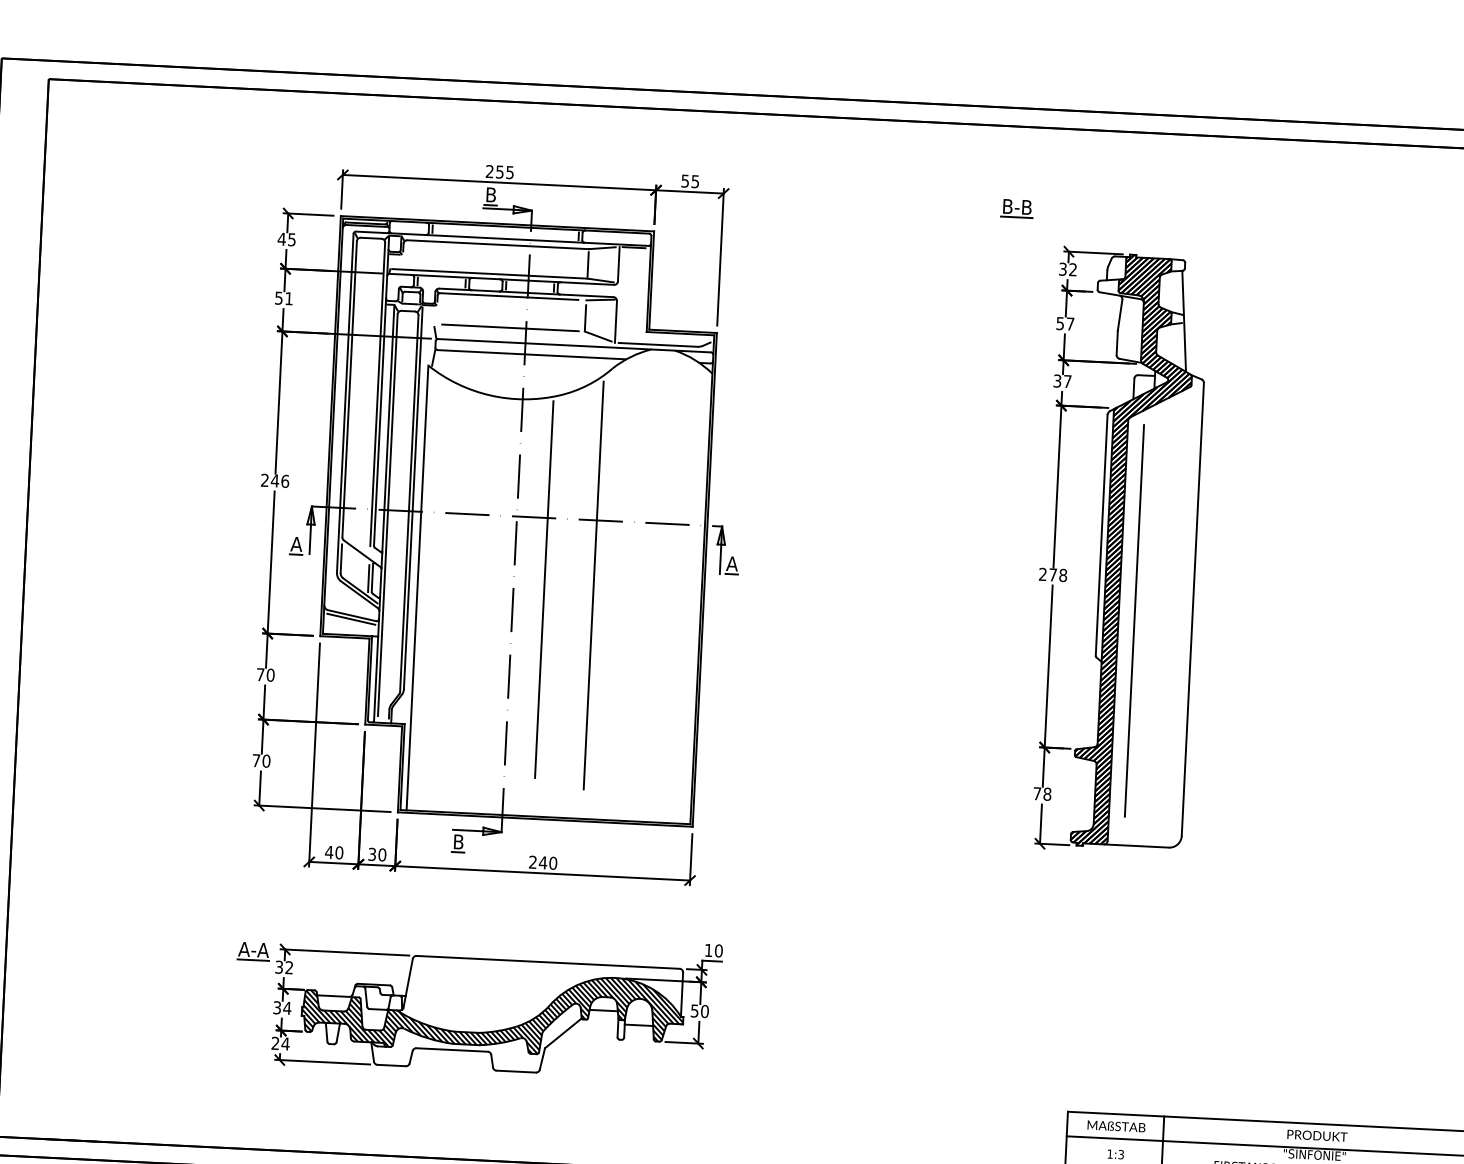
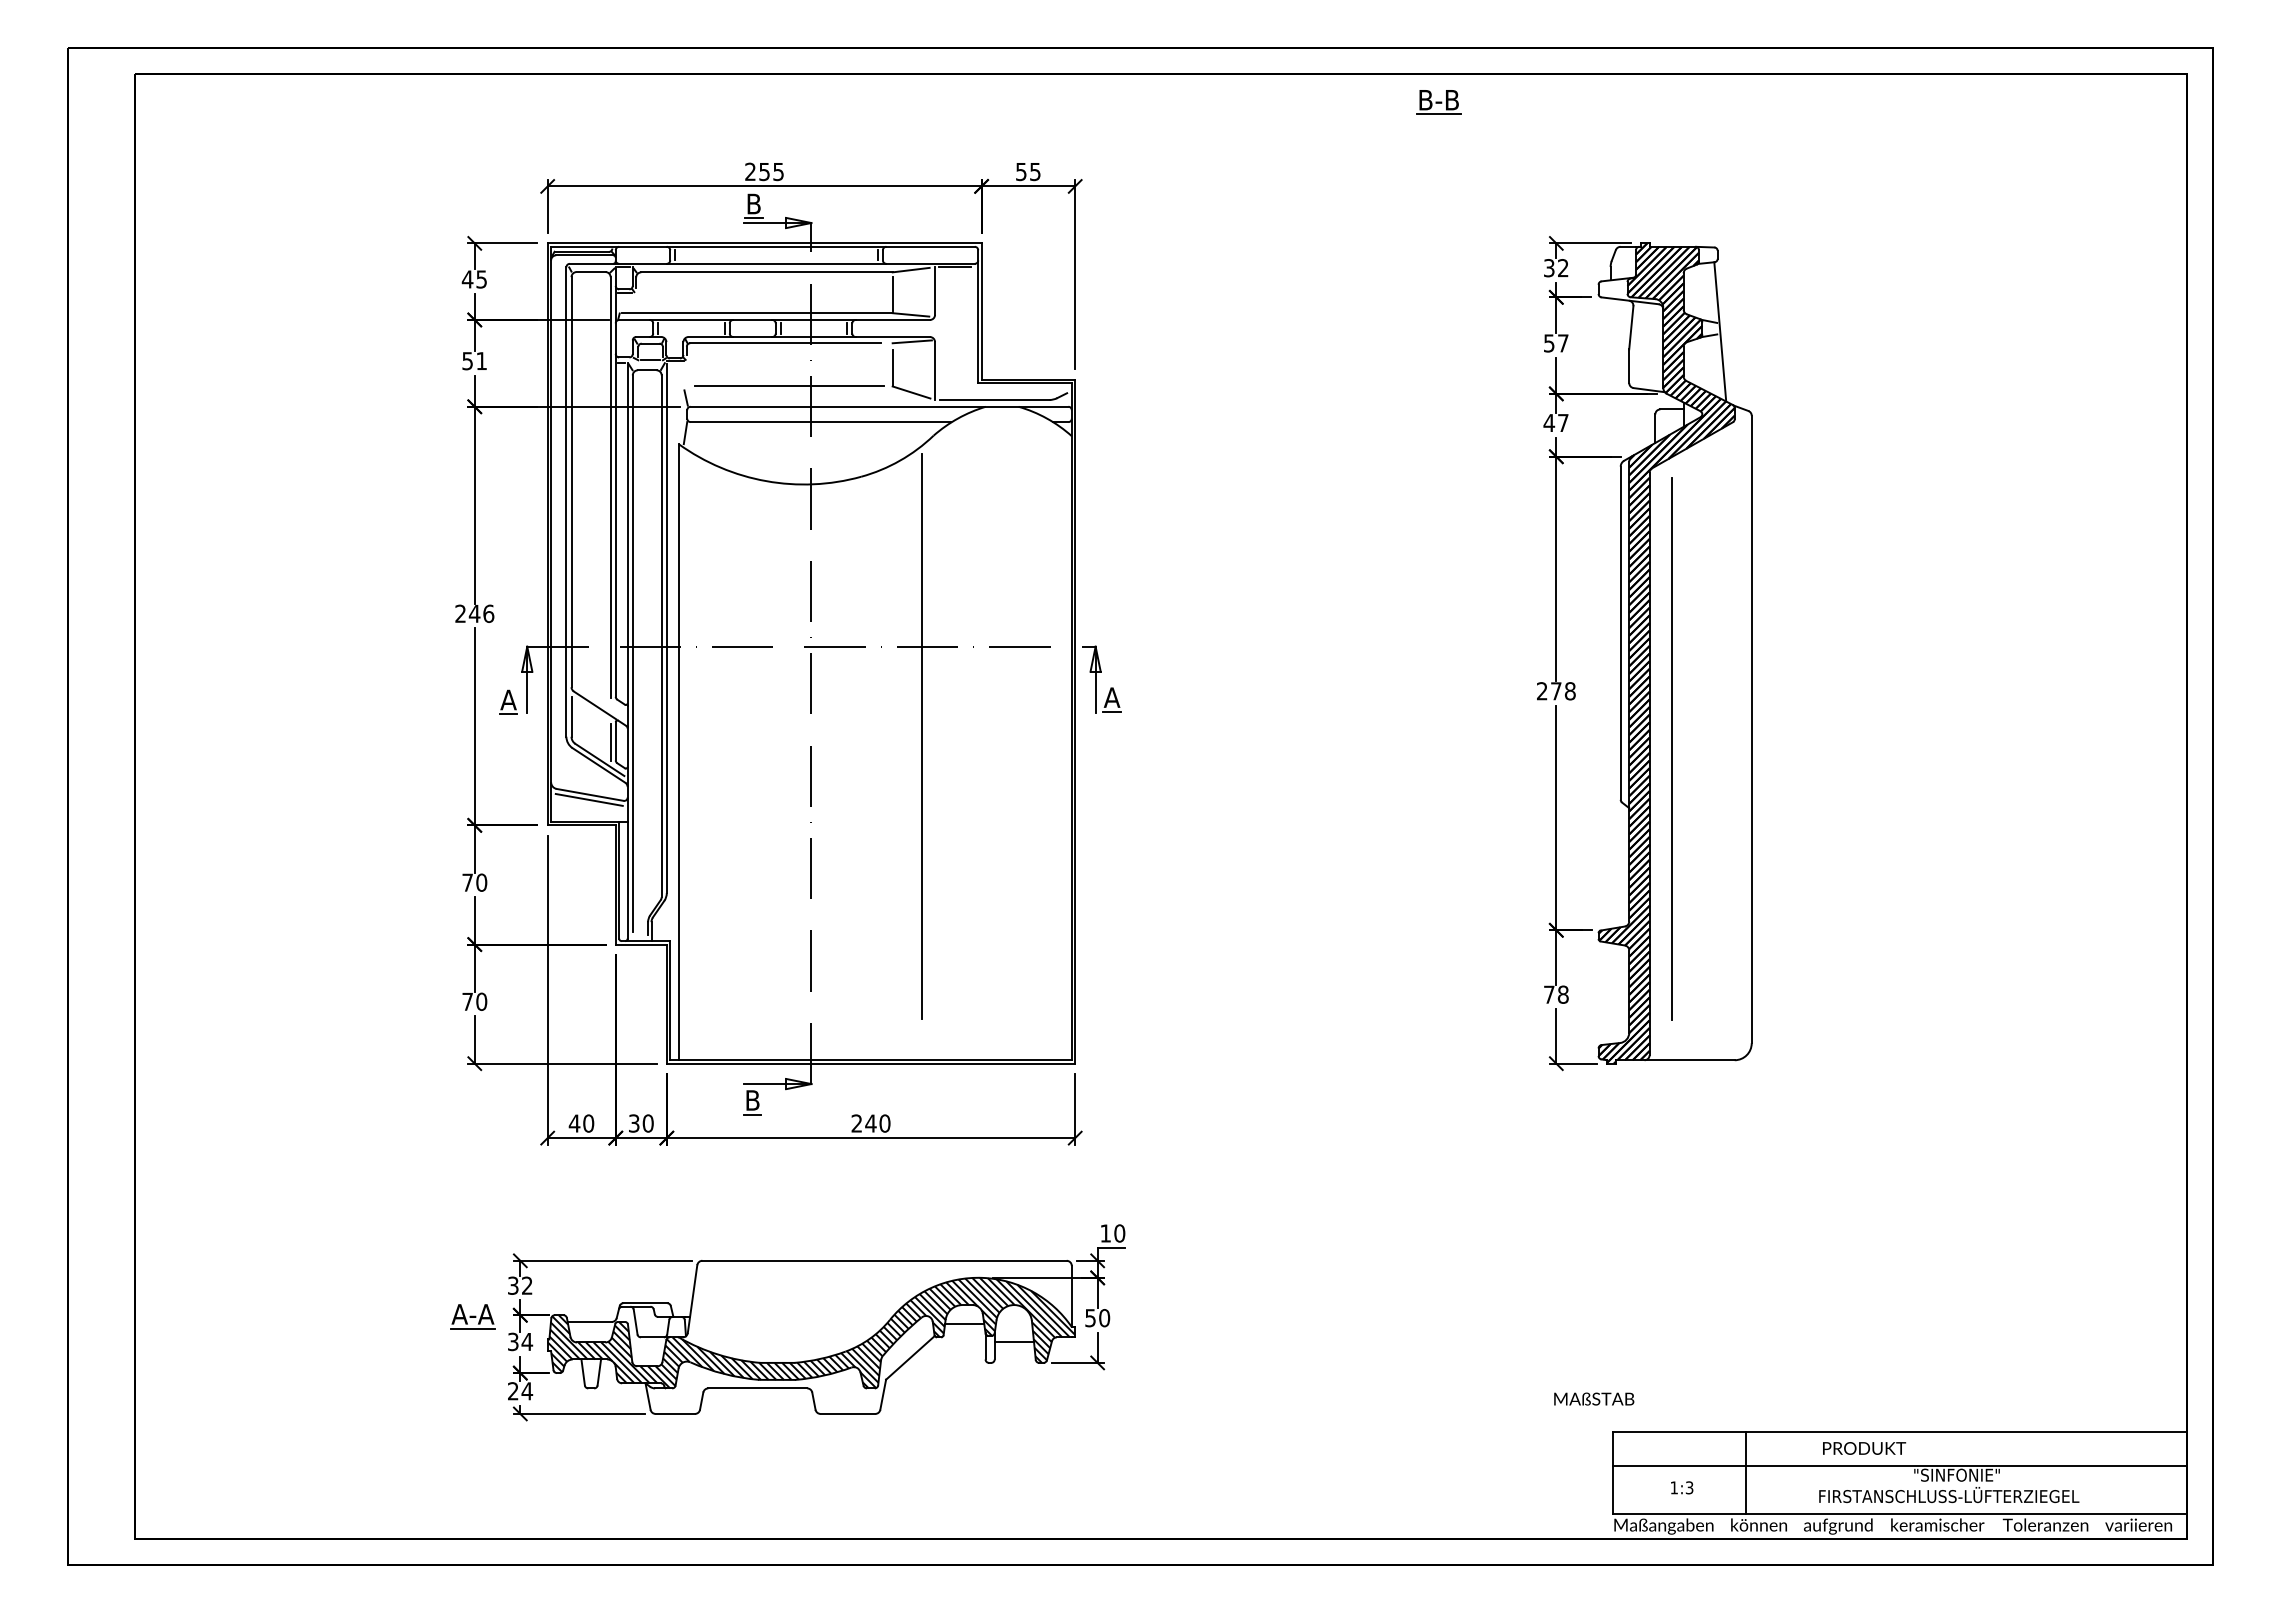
part: (1016, 208) -> (1438, 102), moved
text: (1057, 380) -> (1549, 422), 37 -> 47
line: (544, 589) -> (854, 745), removed
part: (253, 951) -> (472, 1316), moved
text: (1116, 1125) -> (1594, 1398), moved
text: (1317, 1135) -> (1864, 1448), moved

